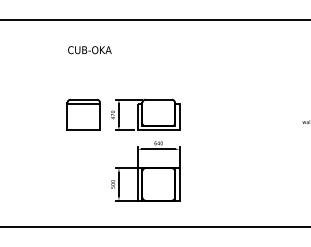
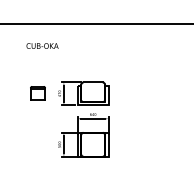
part: (83, 114) -> (37, 93), size x0.6

